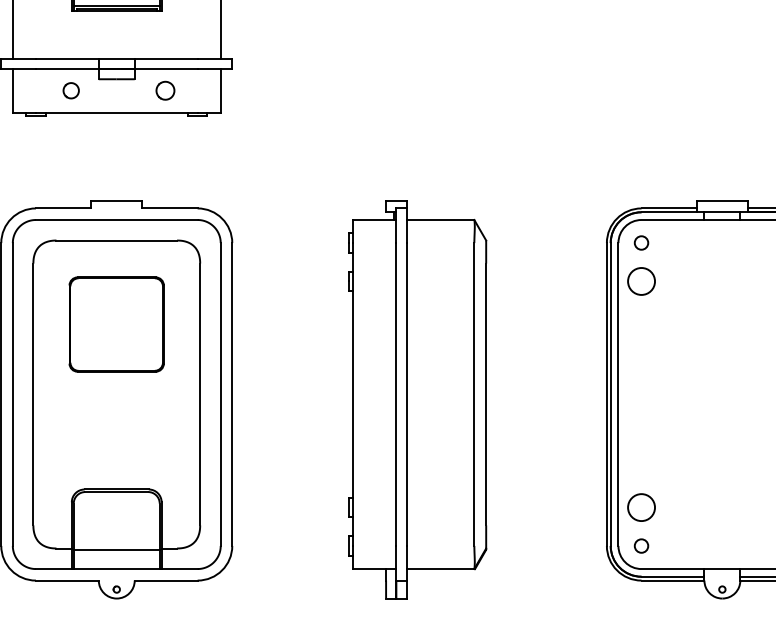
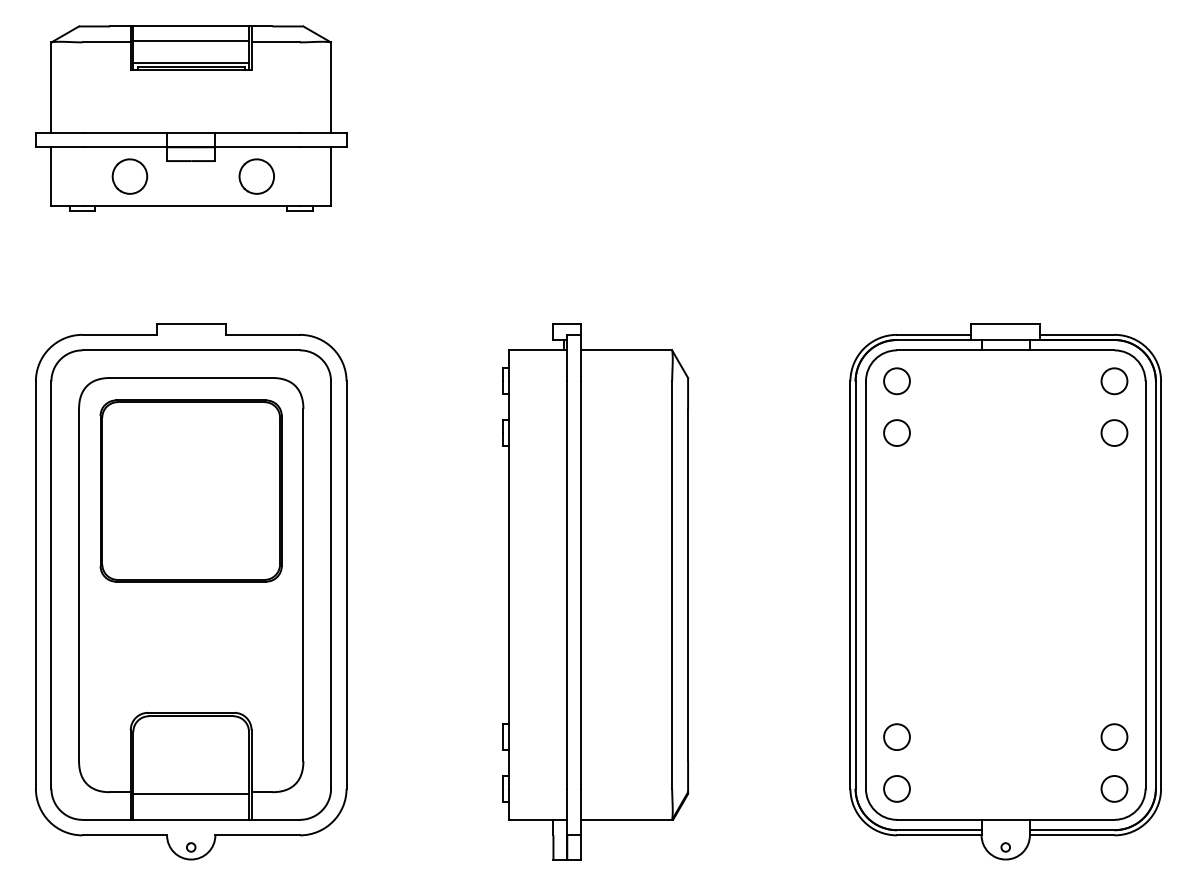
part: (70, 90) -> (129, 176), size x1.67
part: (165, 90) -> (256, 176), size x1.43
circle: (641, 243) -> (896, 381), size x1.43
circle: (641, 281) -> (896, 432), size x0.71
part: (116, 324) -> (190, 490), size x1.43
circle: (641, 507) -> (896, 736), size x0.71
circle: (641, 545) -> (896, 788), size x1.43

